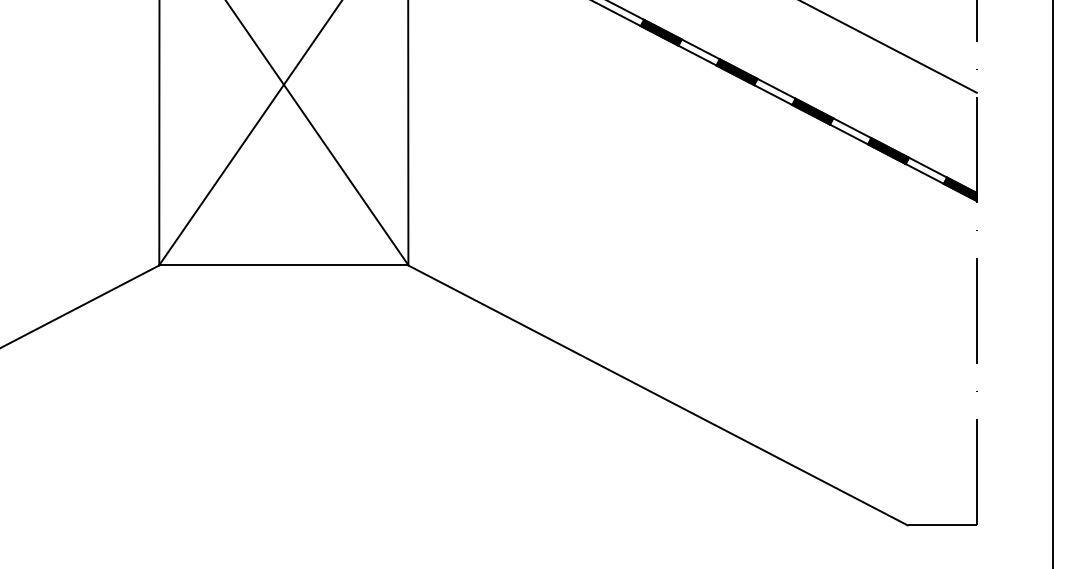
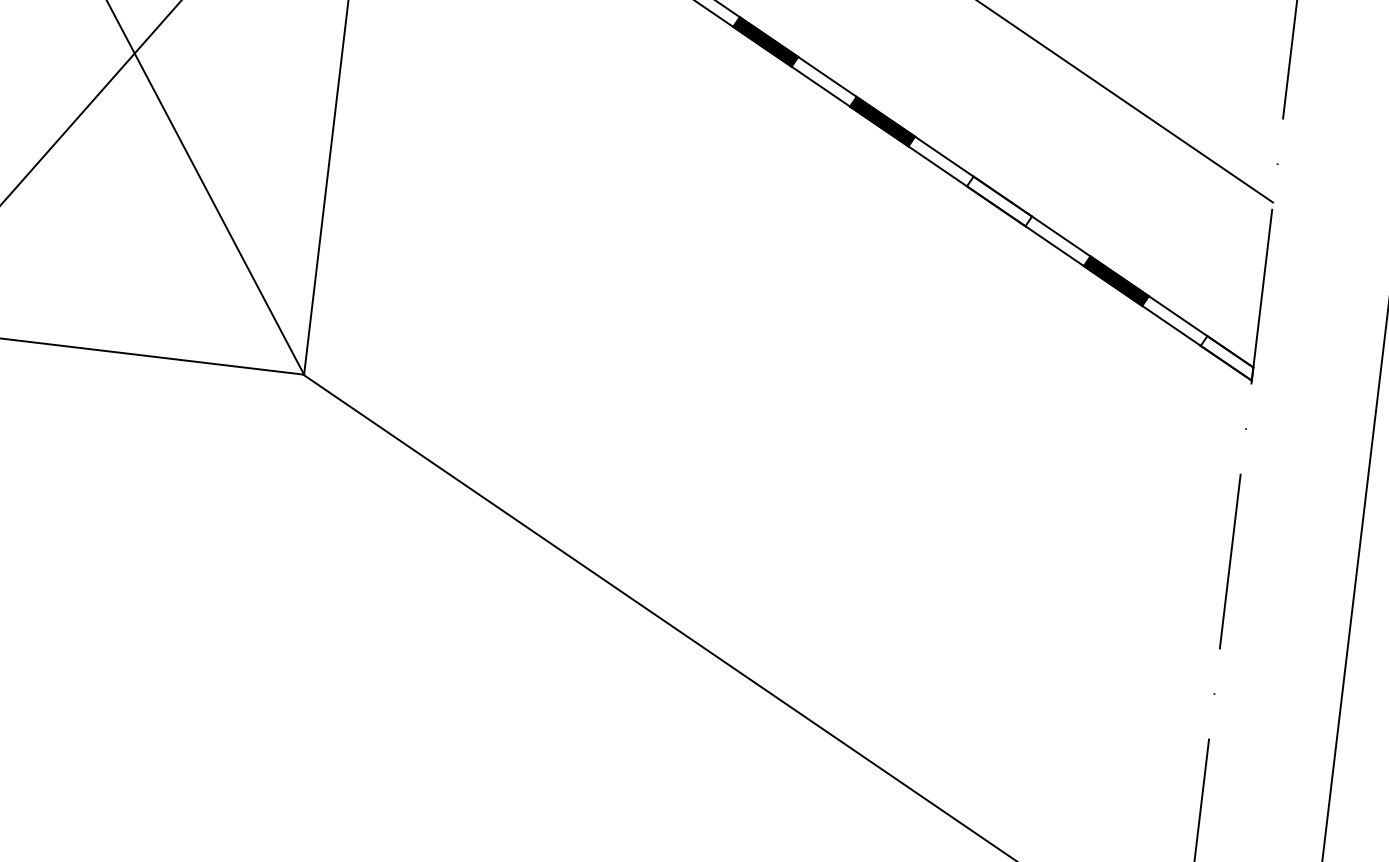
fill: (812, 111) -> (999, 201), removed
fill: (959, 189) -> (1225, 358), removed

